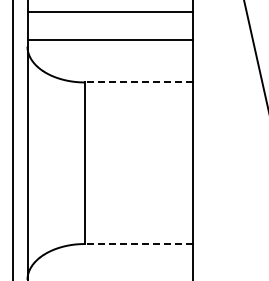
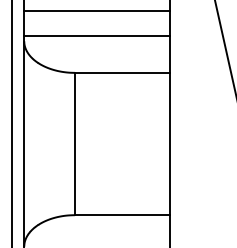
line: (138, 82) -> (122, 72), dashed -> solid
line: (138, 243) -> (122, 214), dashed -> solid

